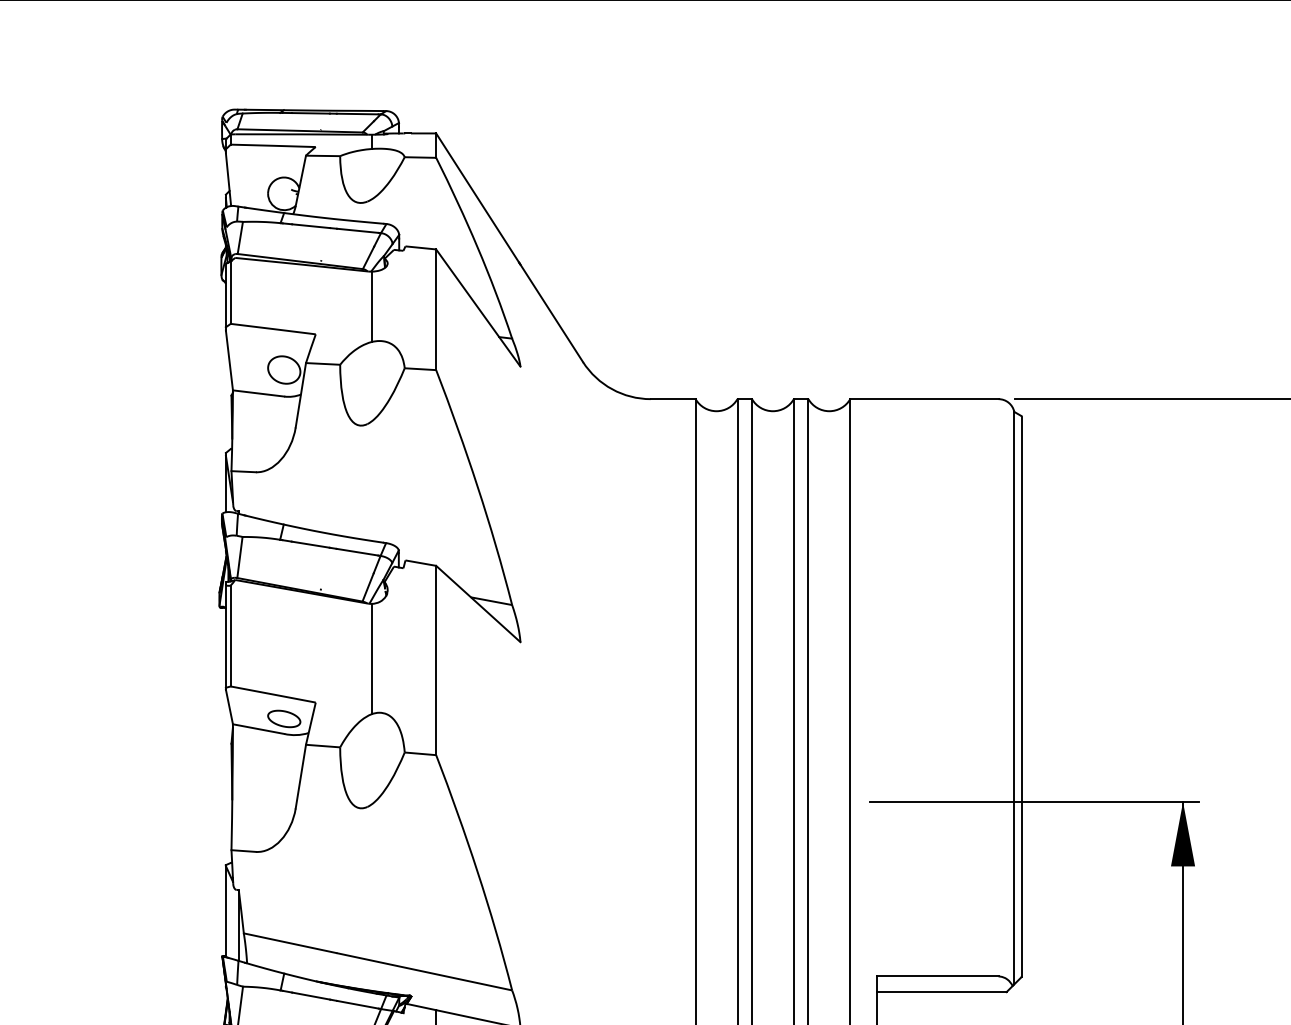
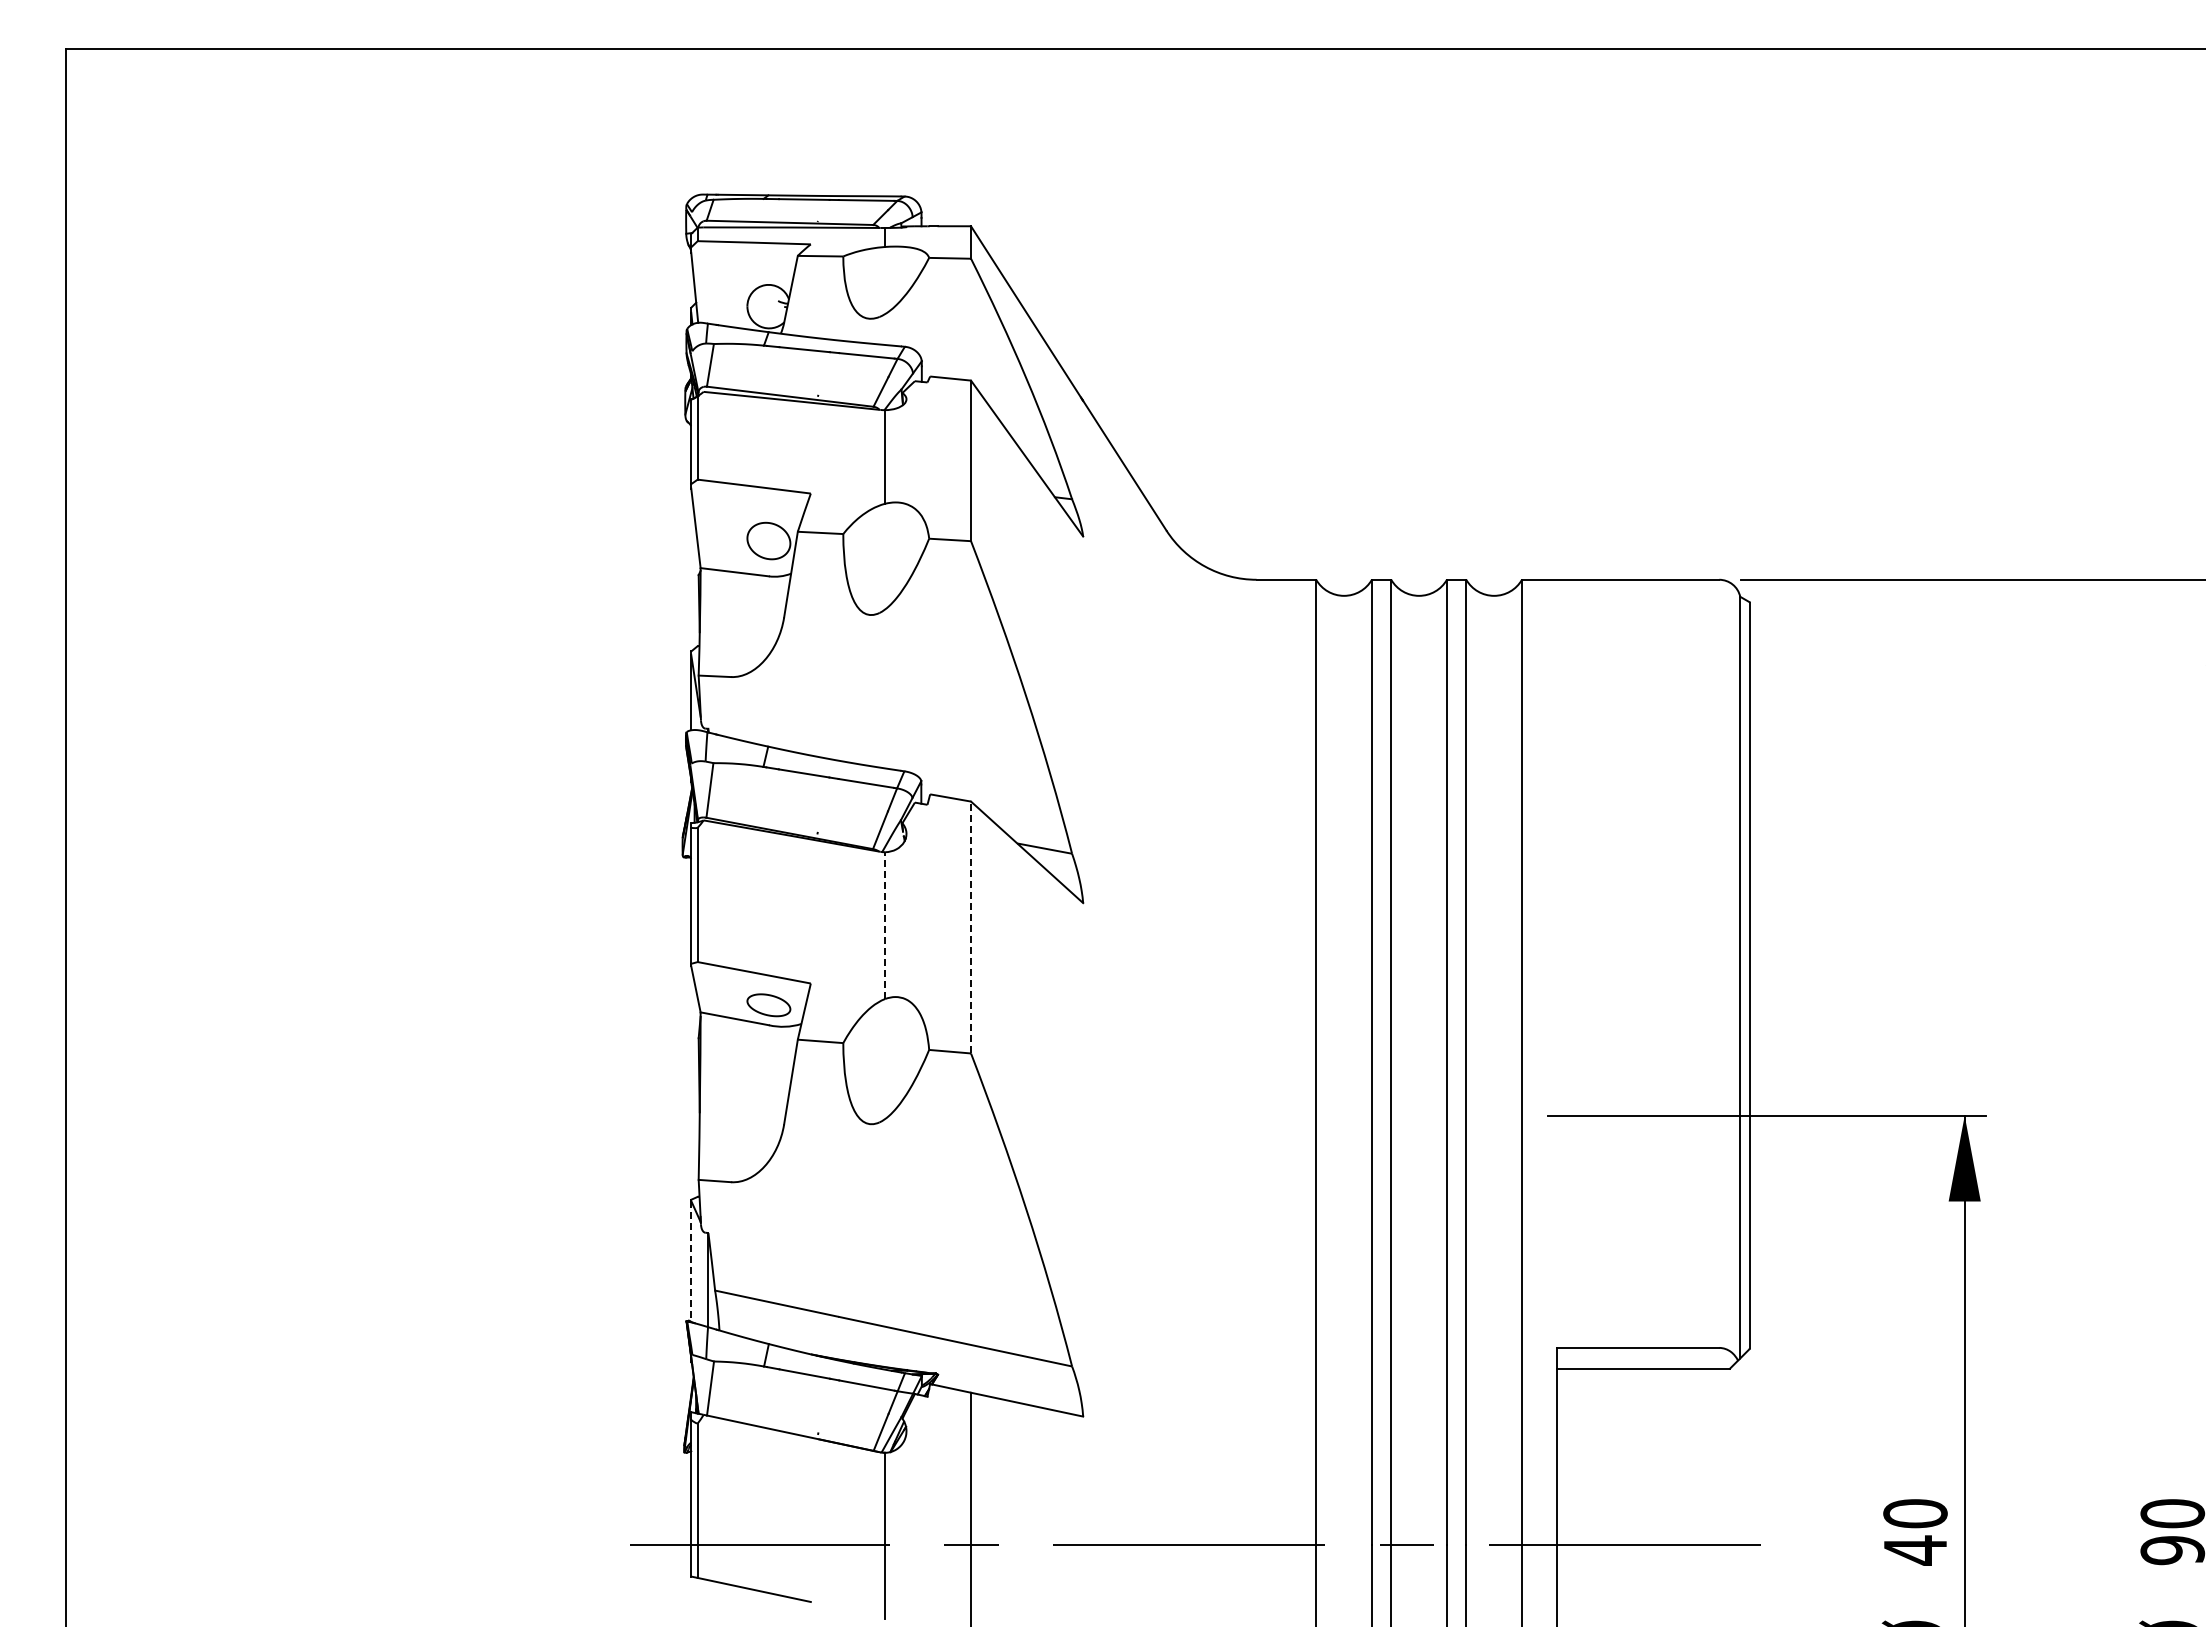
line: (371, 658) -> (885, 925), solid -> dashed
line: (436, 660) -> (971, 927), solid -> dashed
line: (226, 912) -> (691, 1262), solid -> dashed

